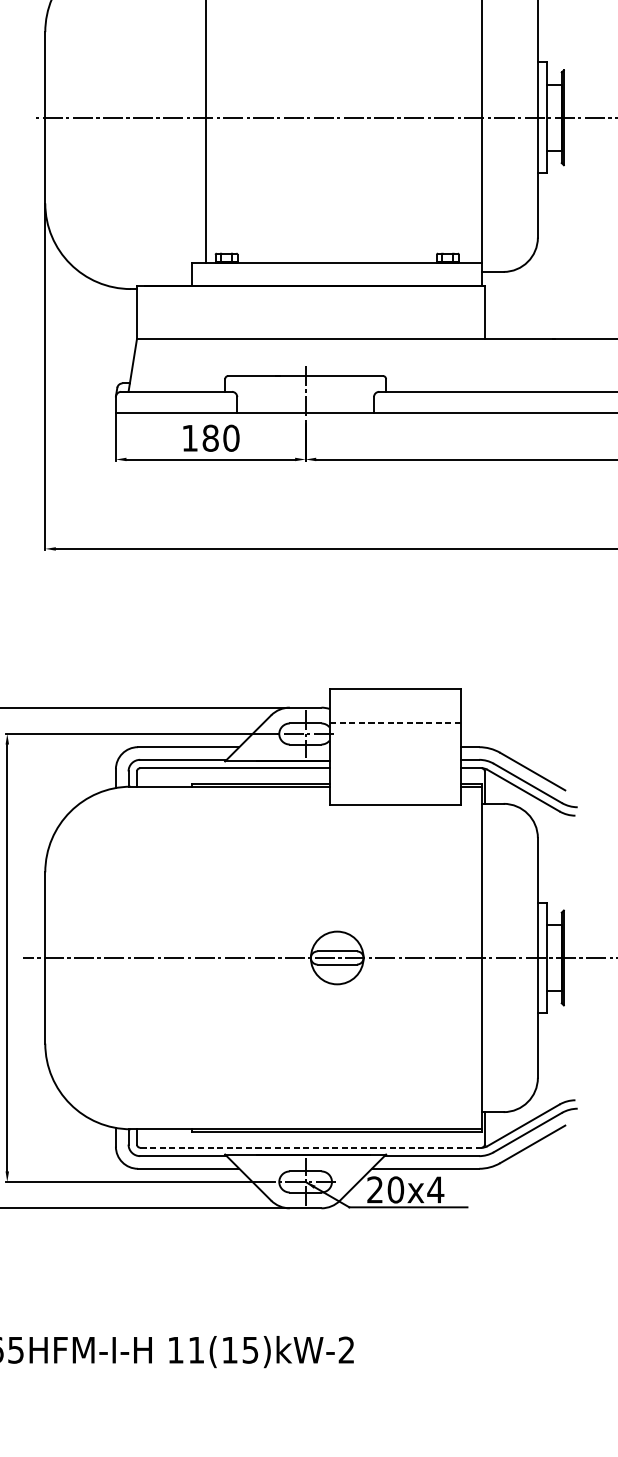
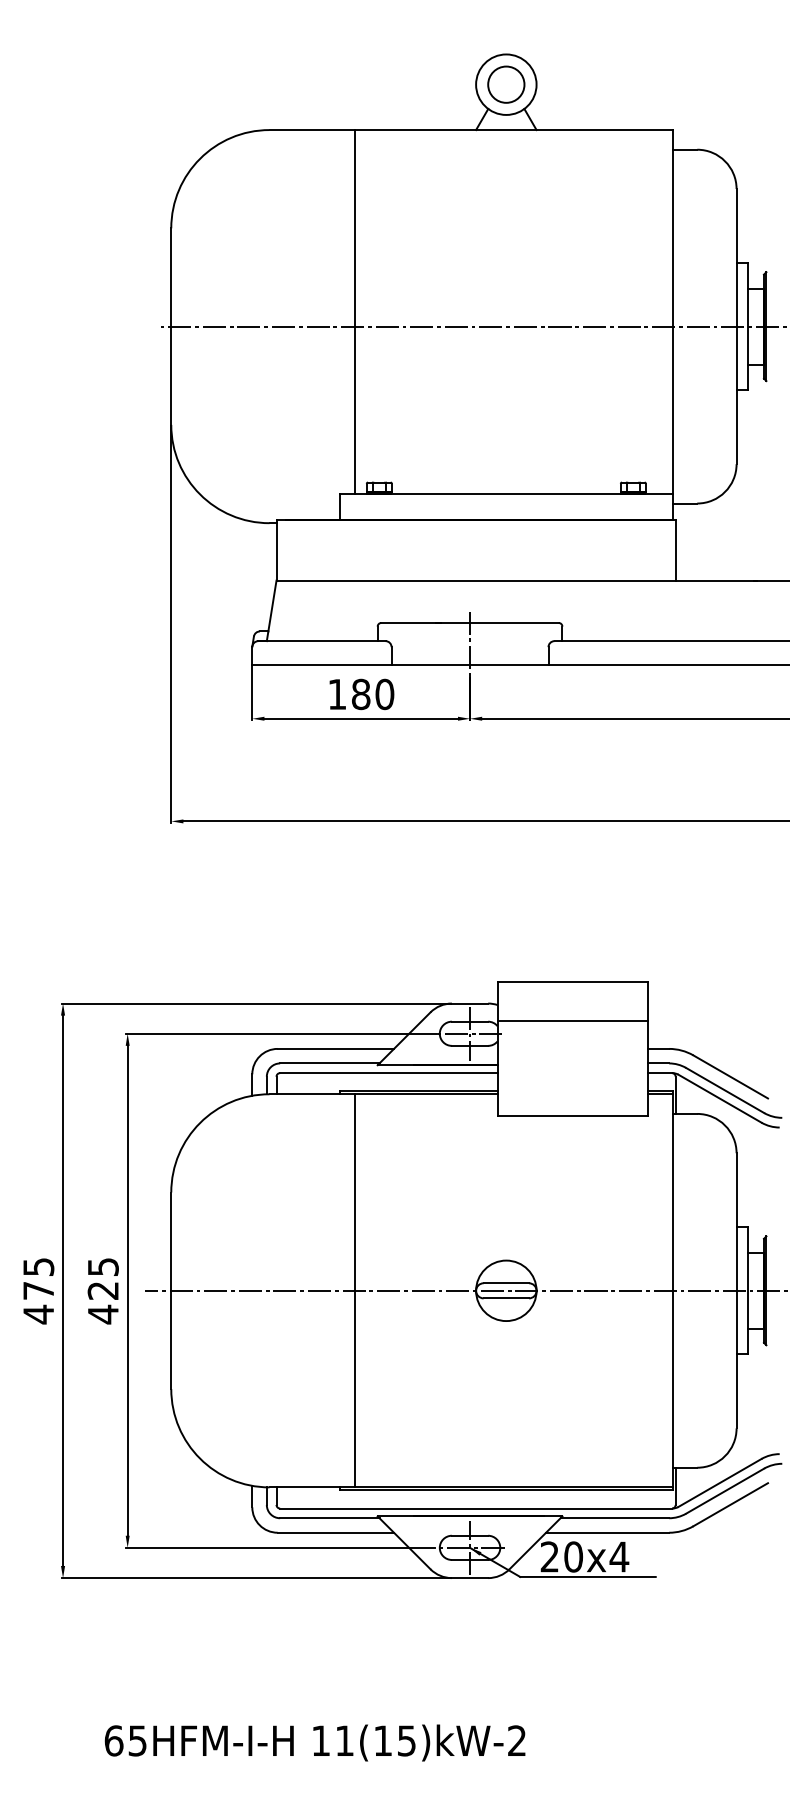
line: (394, 723) -> (572, 1021), dashed -> solid
line: (205, 957) -> (355, 1290), added
line: (310, 1147) -> (475, 1508), dashed -> solid

